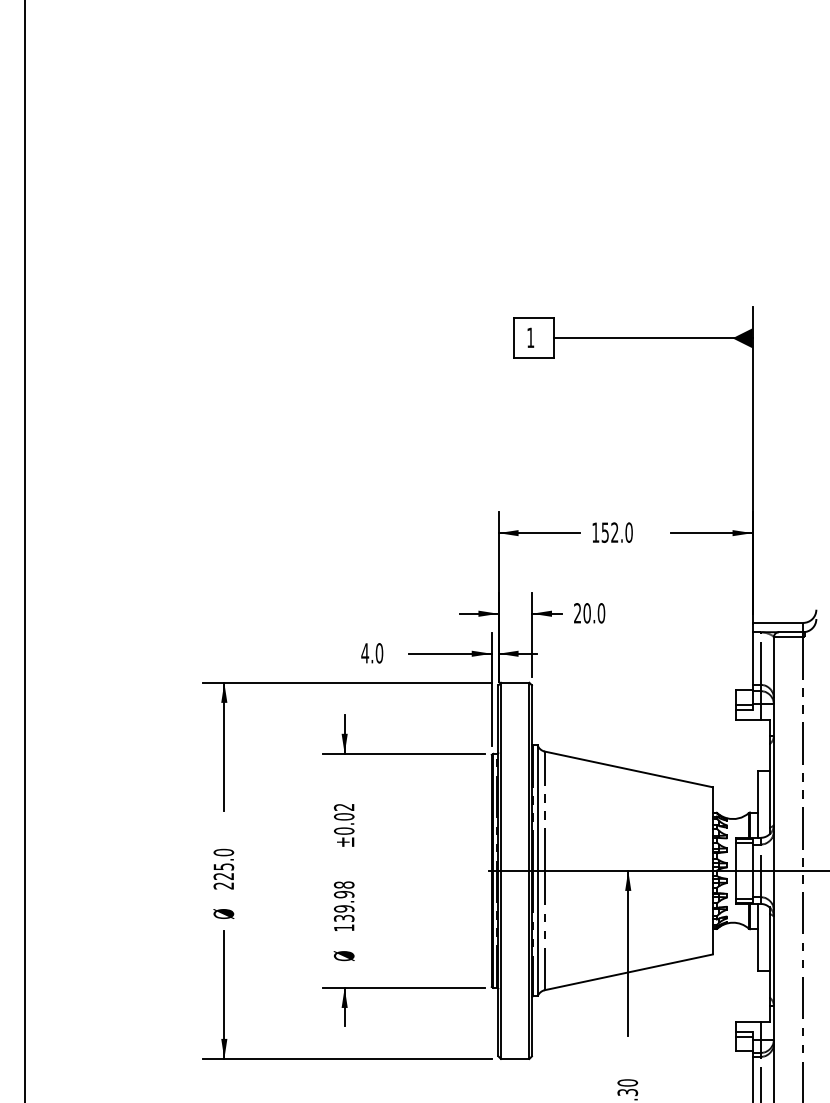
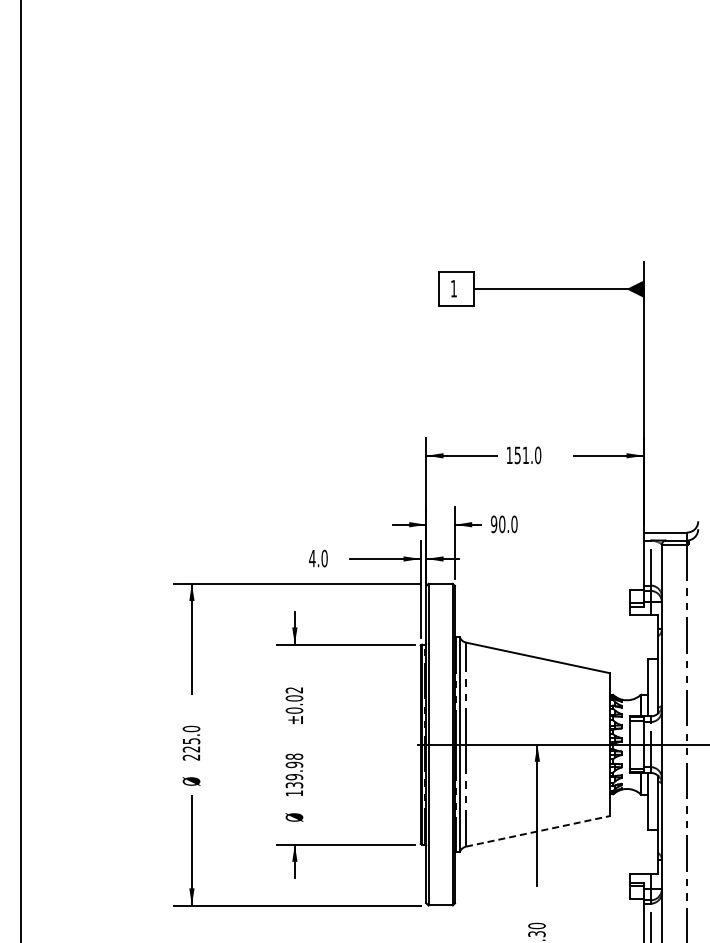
text: (614, 531) -> (525, 454), 152.0 -> 151.0
text: (576, 613) -> (493, 524), 20.0 -> 90.0
line: (629, 972) -> (538, 831), solid -> dashed

